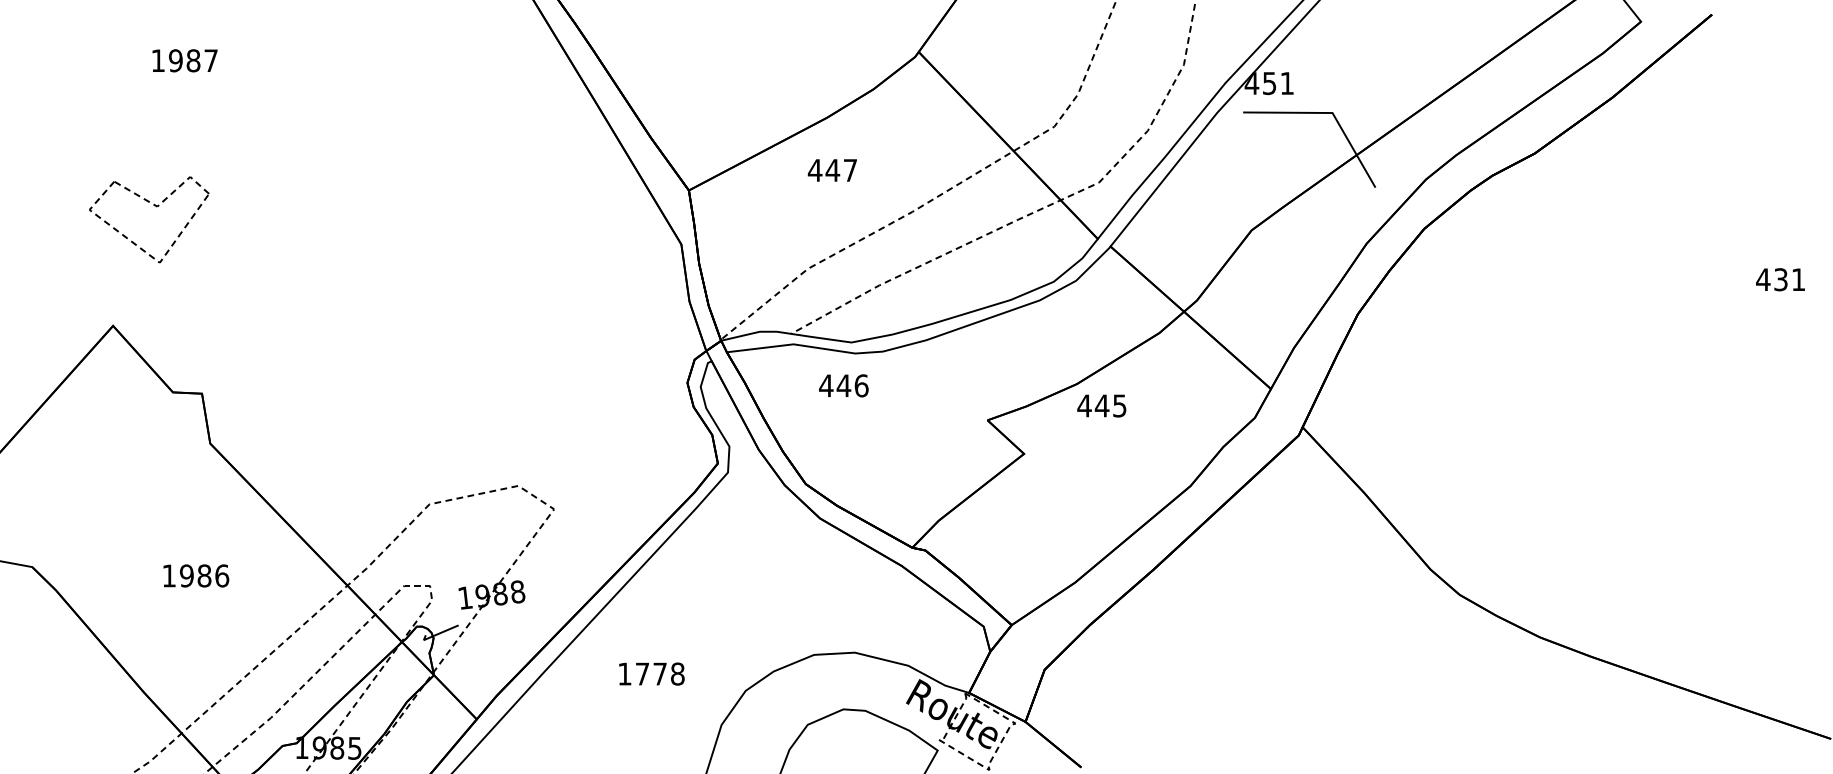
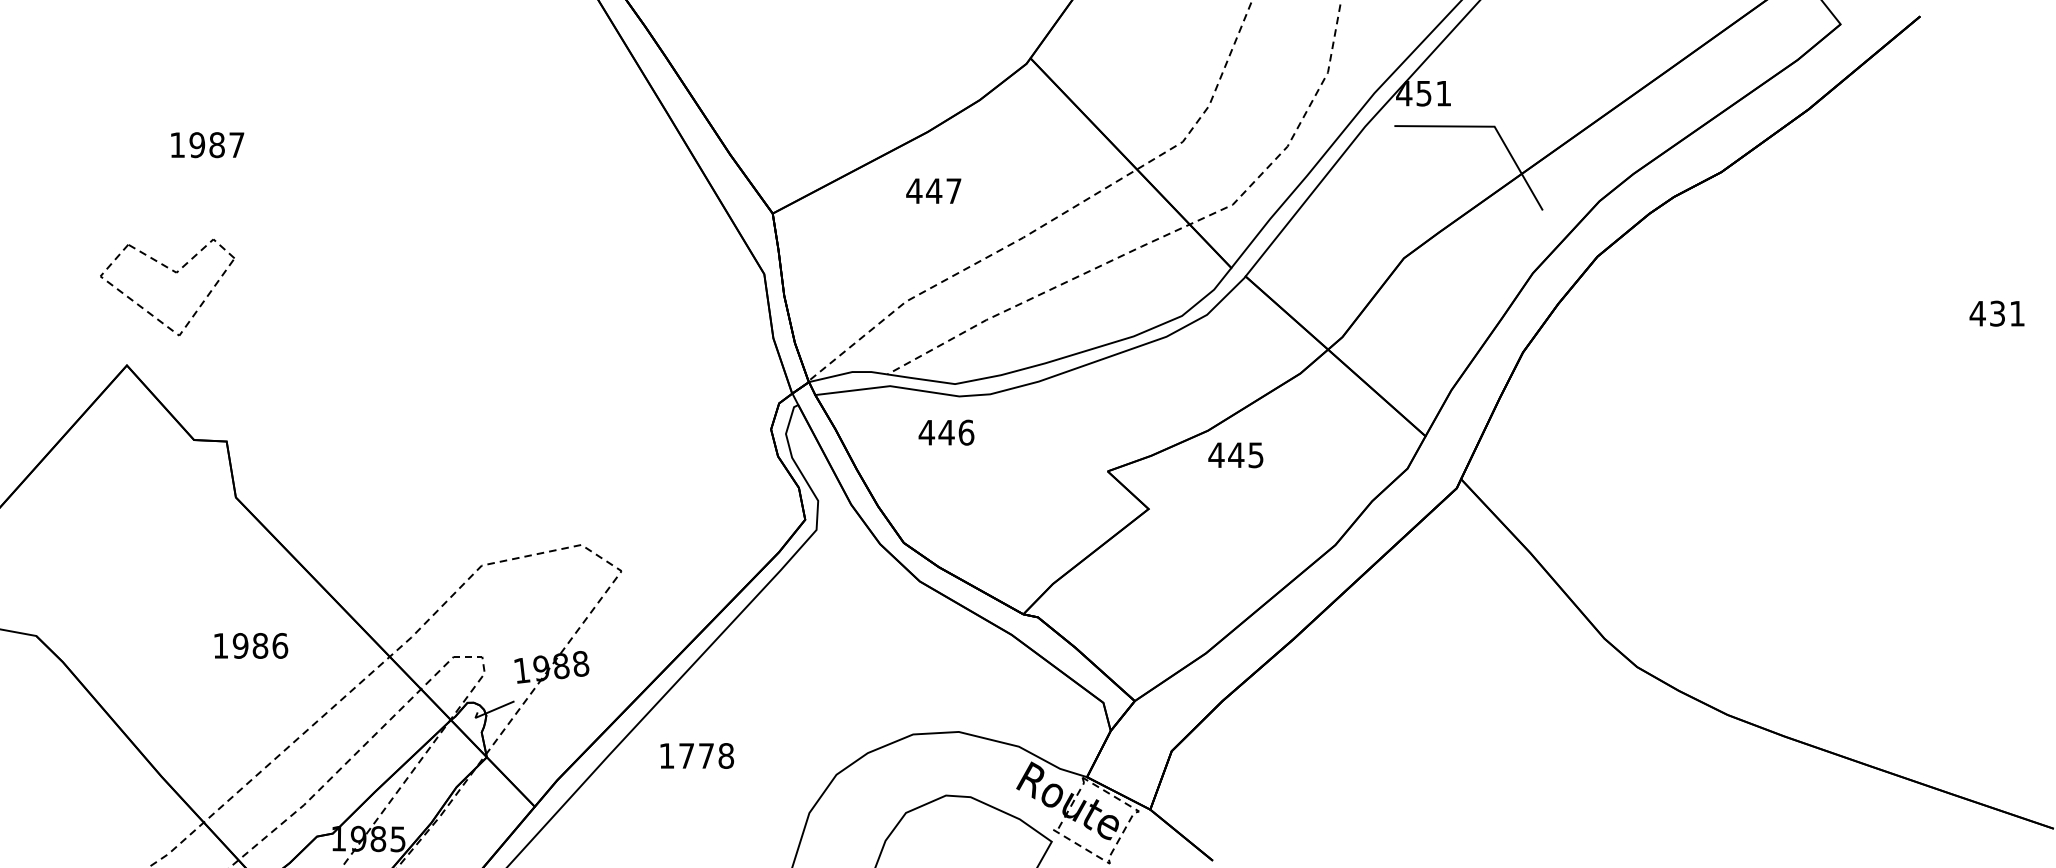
text: (184, 61) -> (207, 145), moved
part: (156, 207) -> (175, 273), moved
text: (196, 575) -> (251, 645), moved
text: (651, 673) -> (696, 755), moved

